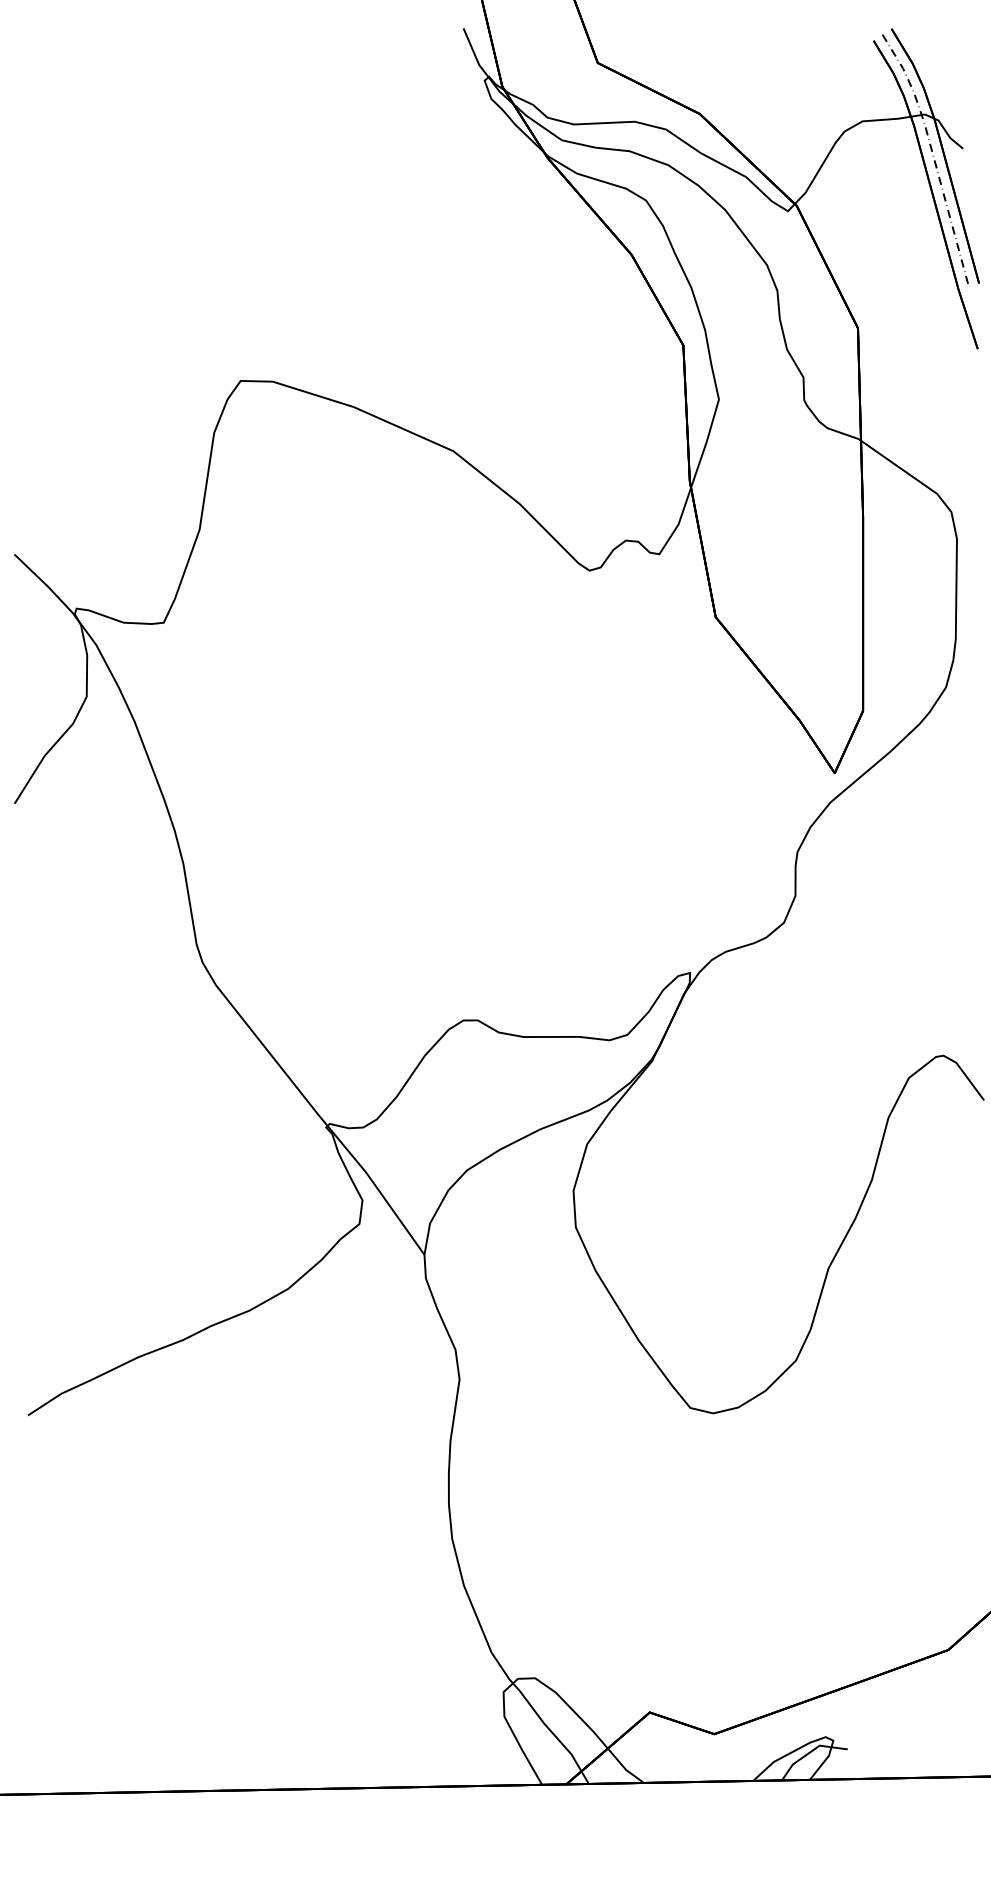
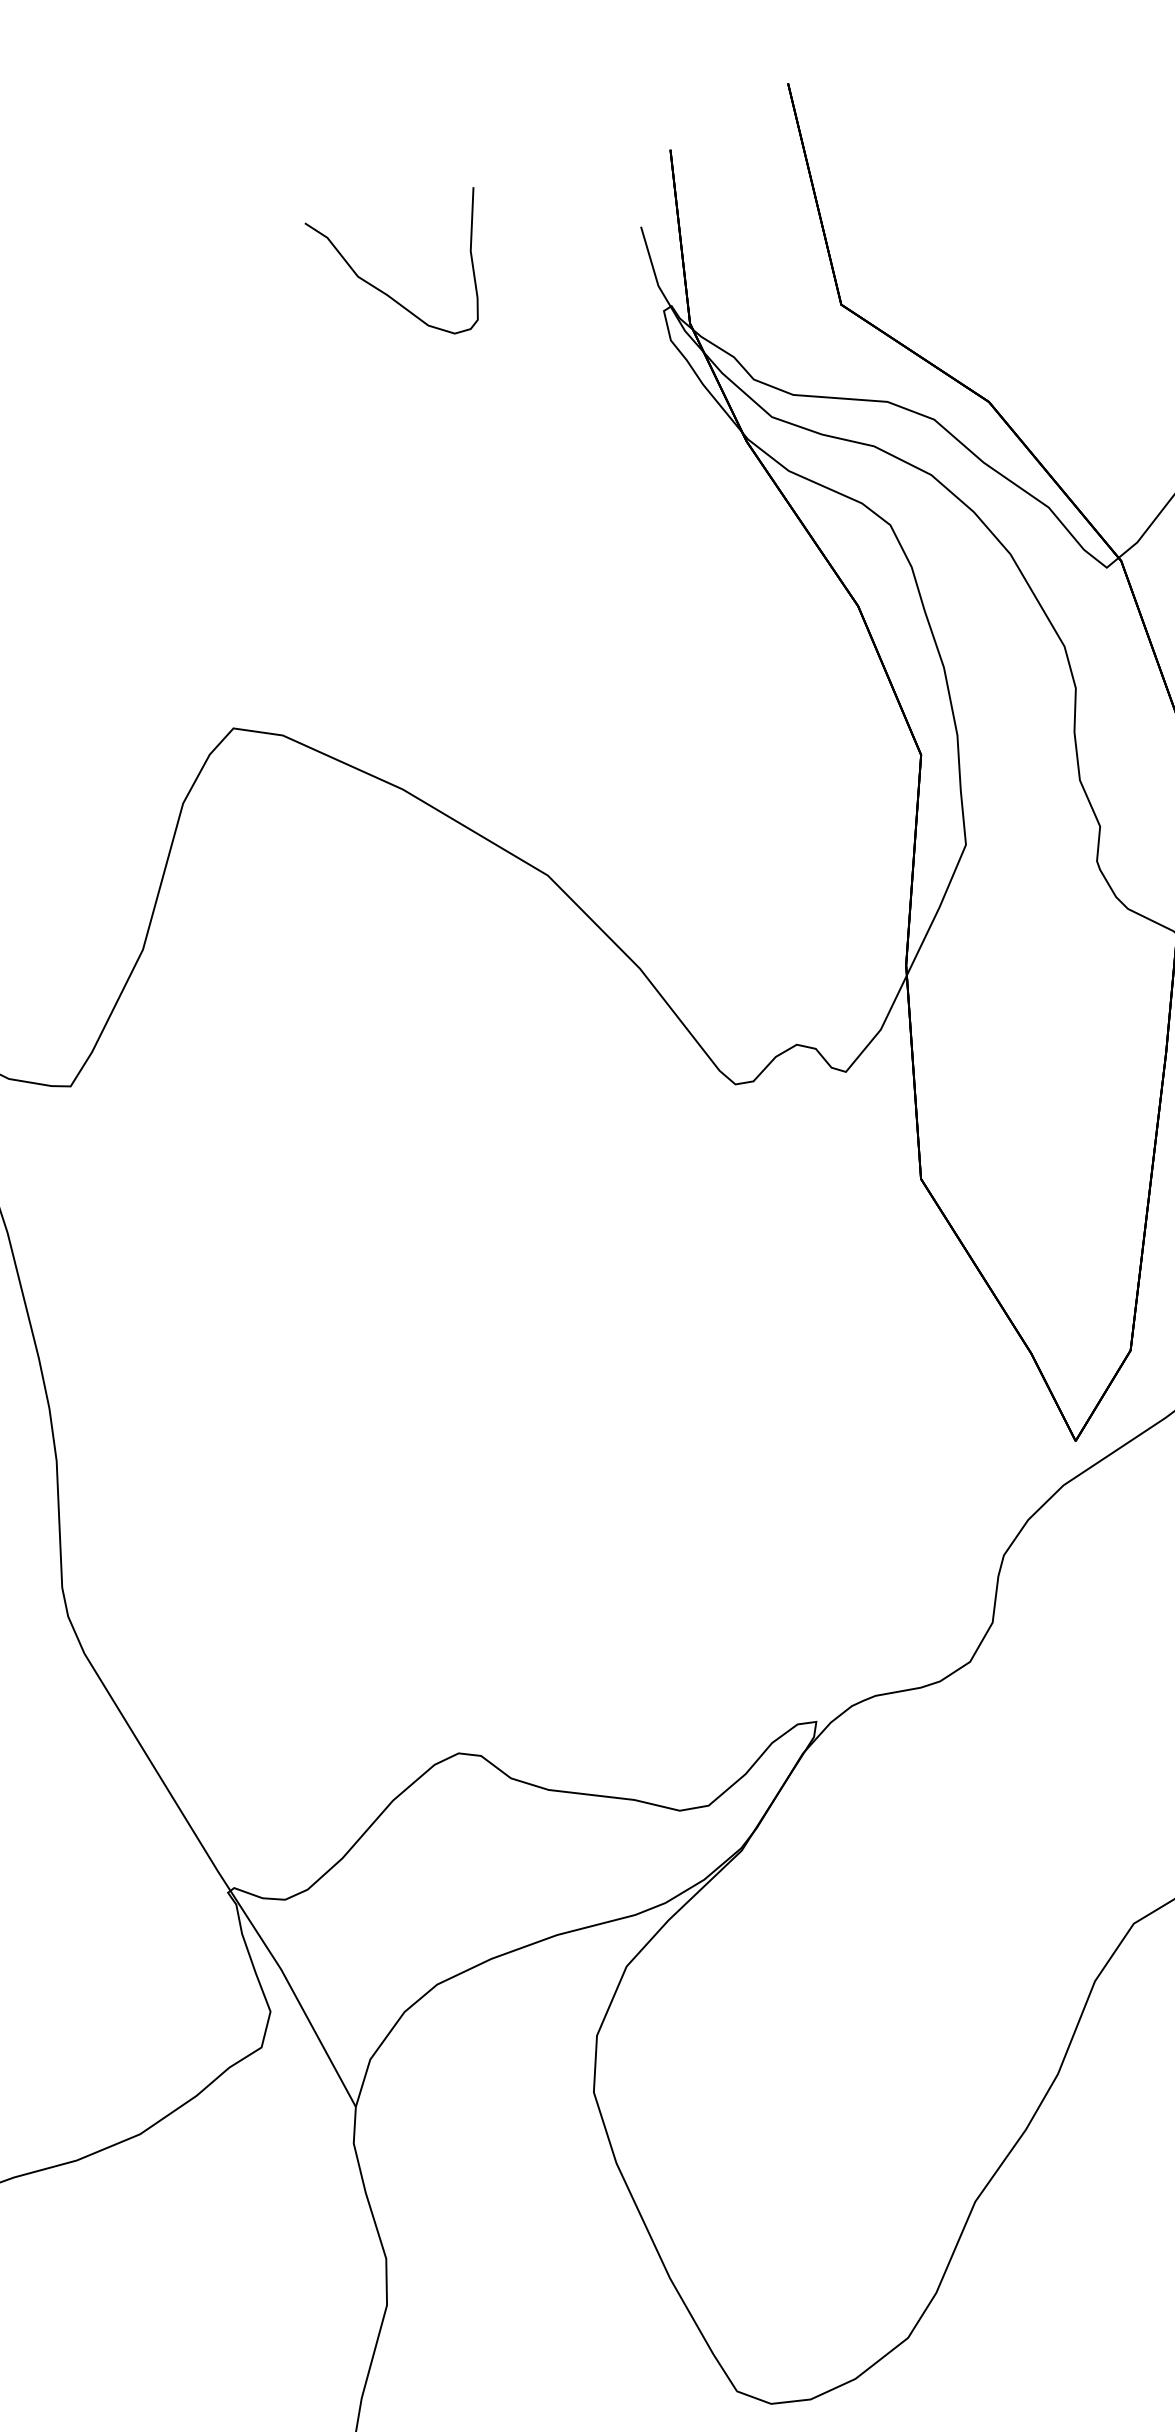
curve: (296, 85) -> (373, 284), added

